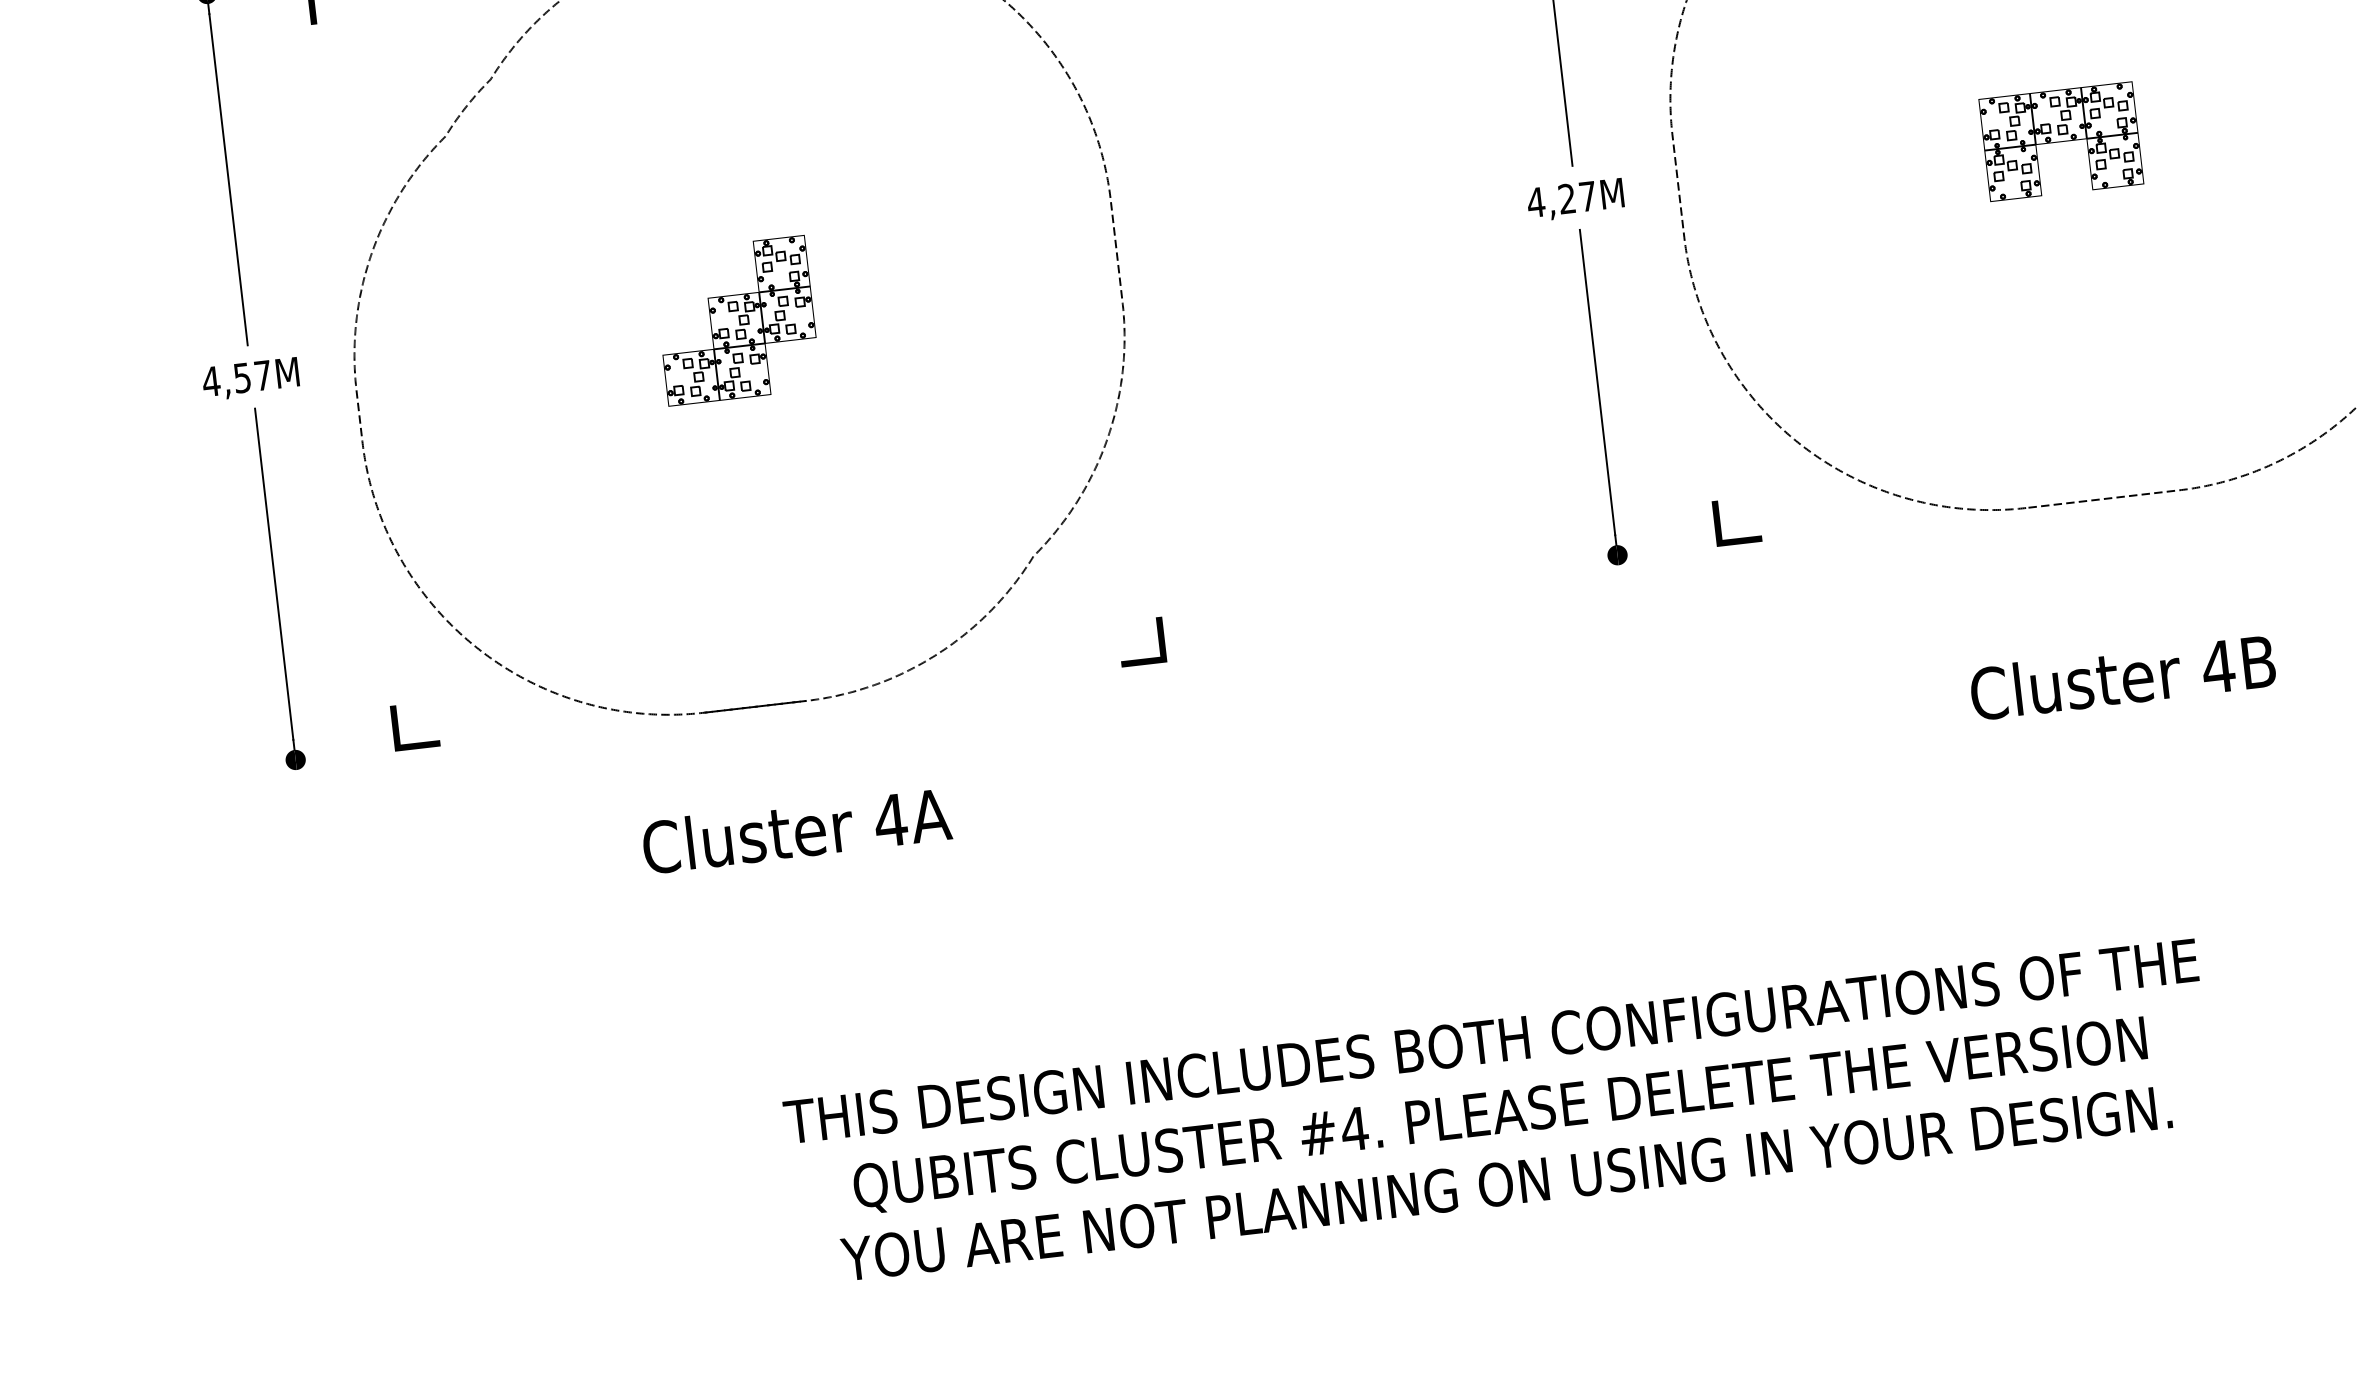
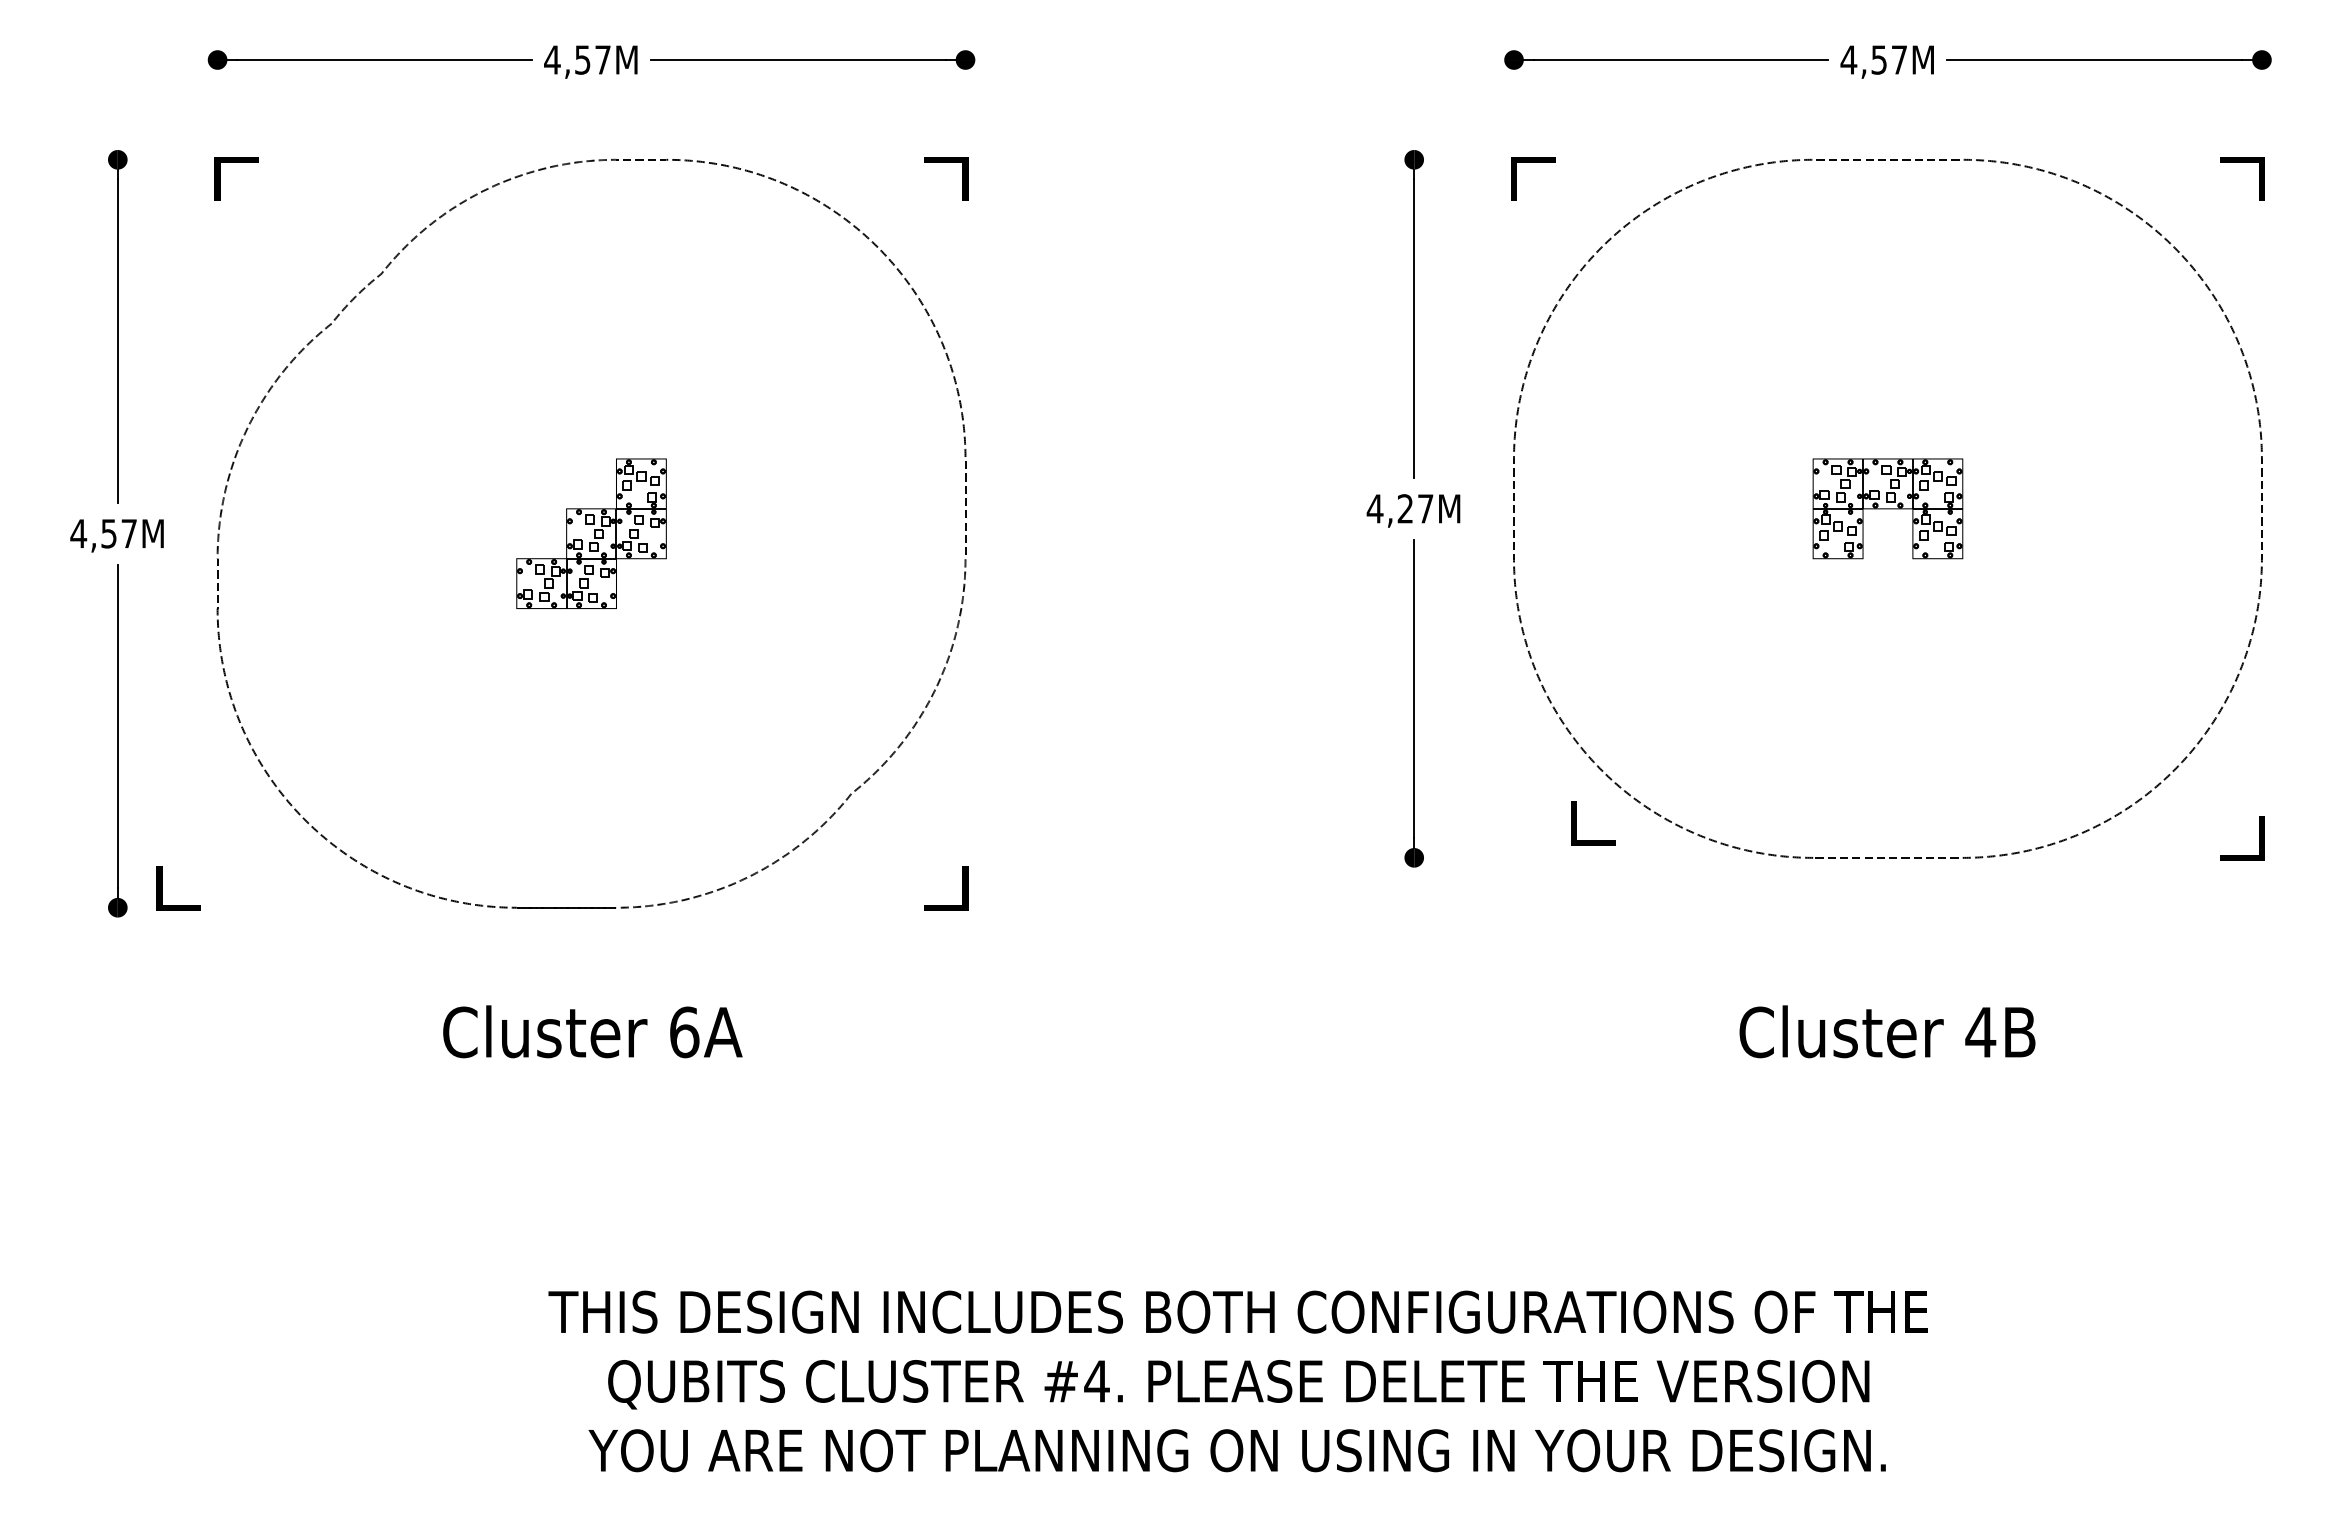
line: (1719, 523) -> (1576, 823), moved
line: (398, 728) -> (162, 888), moved
text: (890, 820) -> (684, 1032), 4A -> 6A

